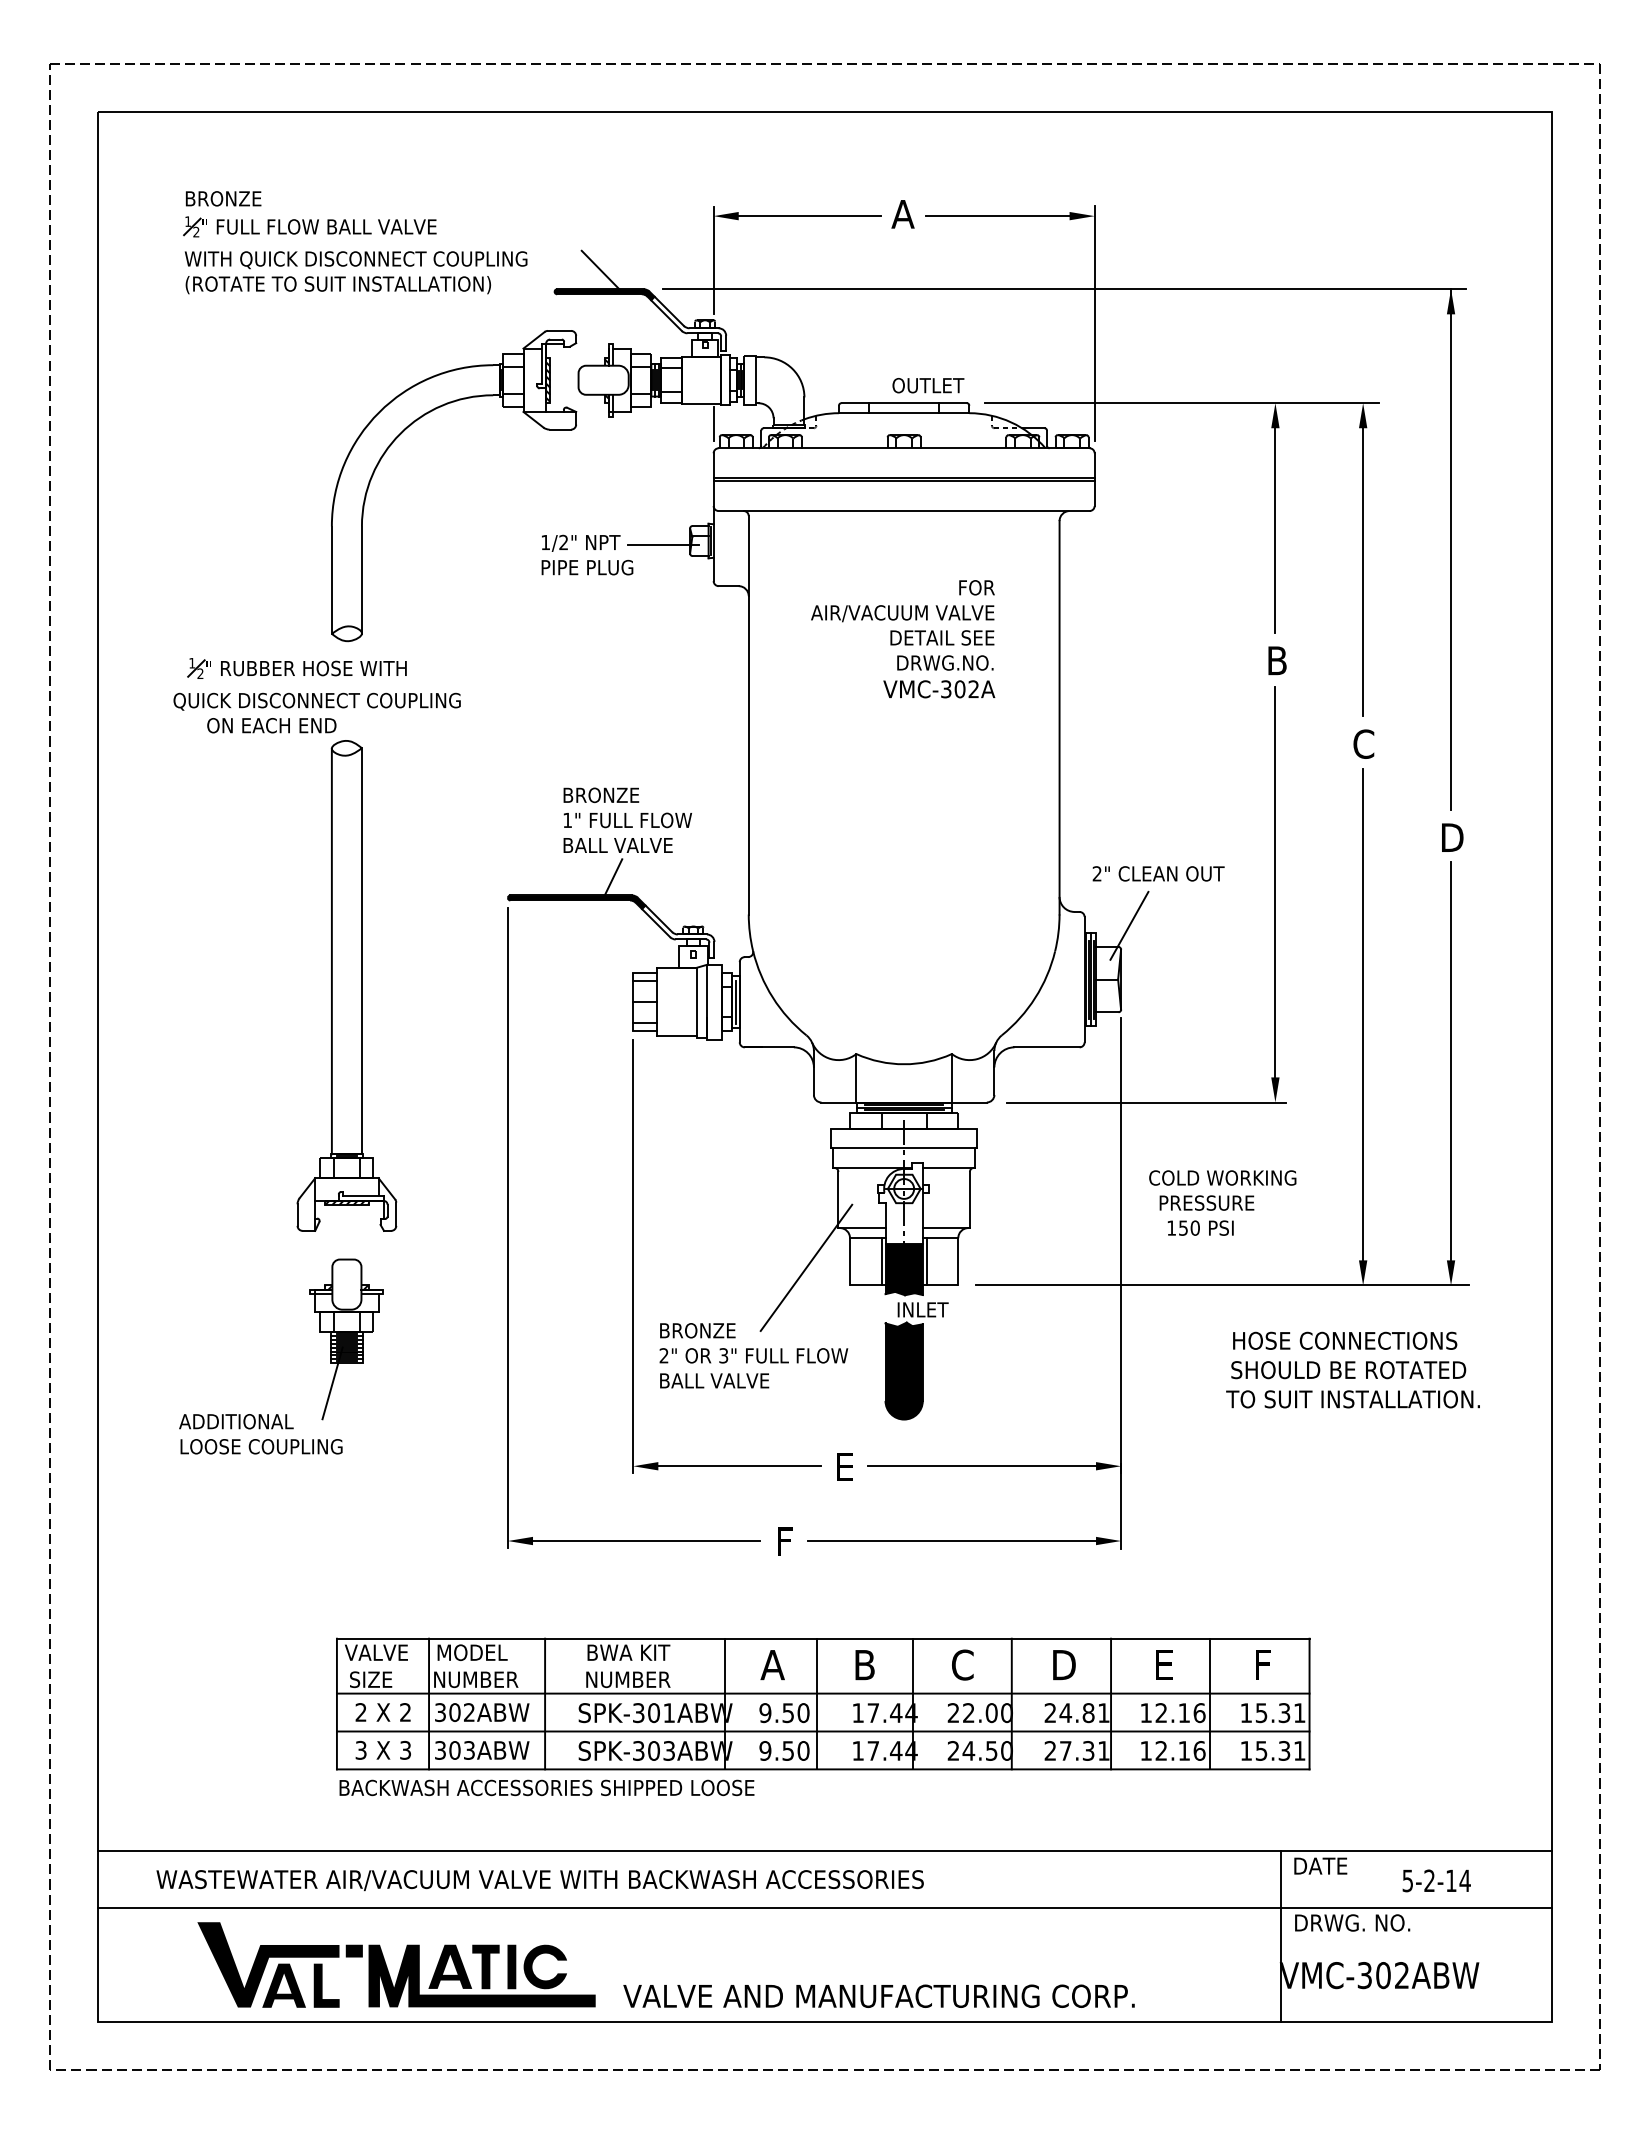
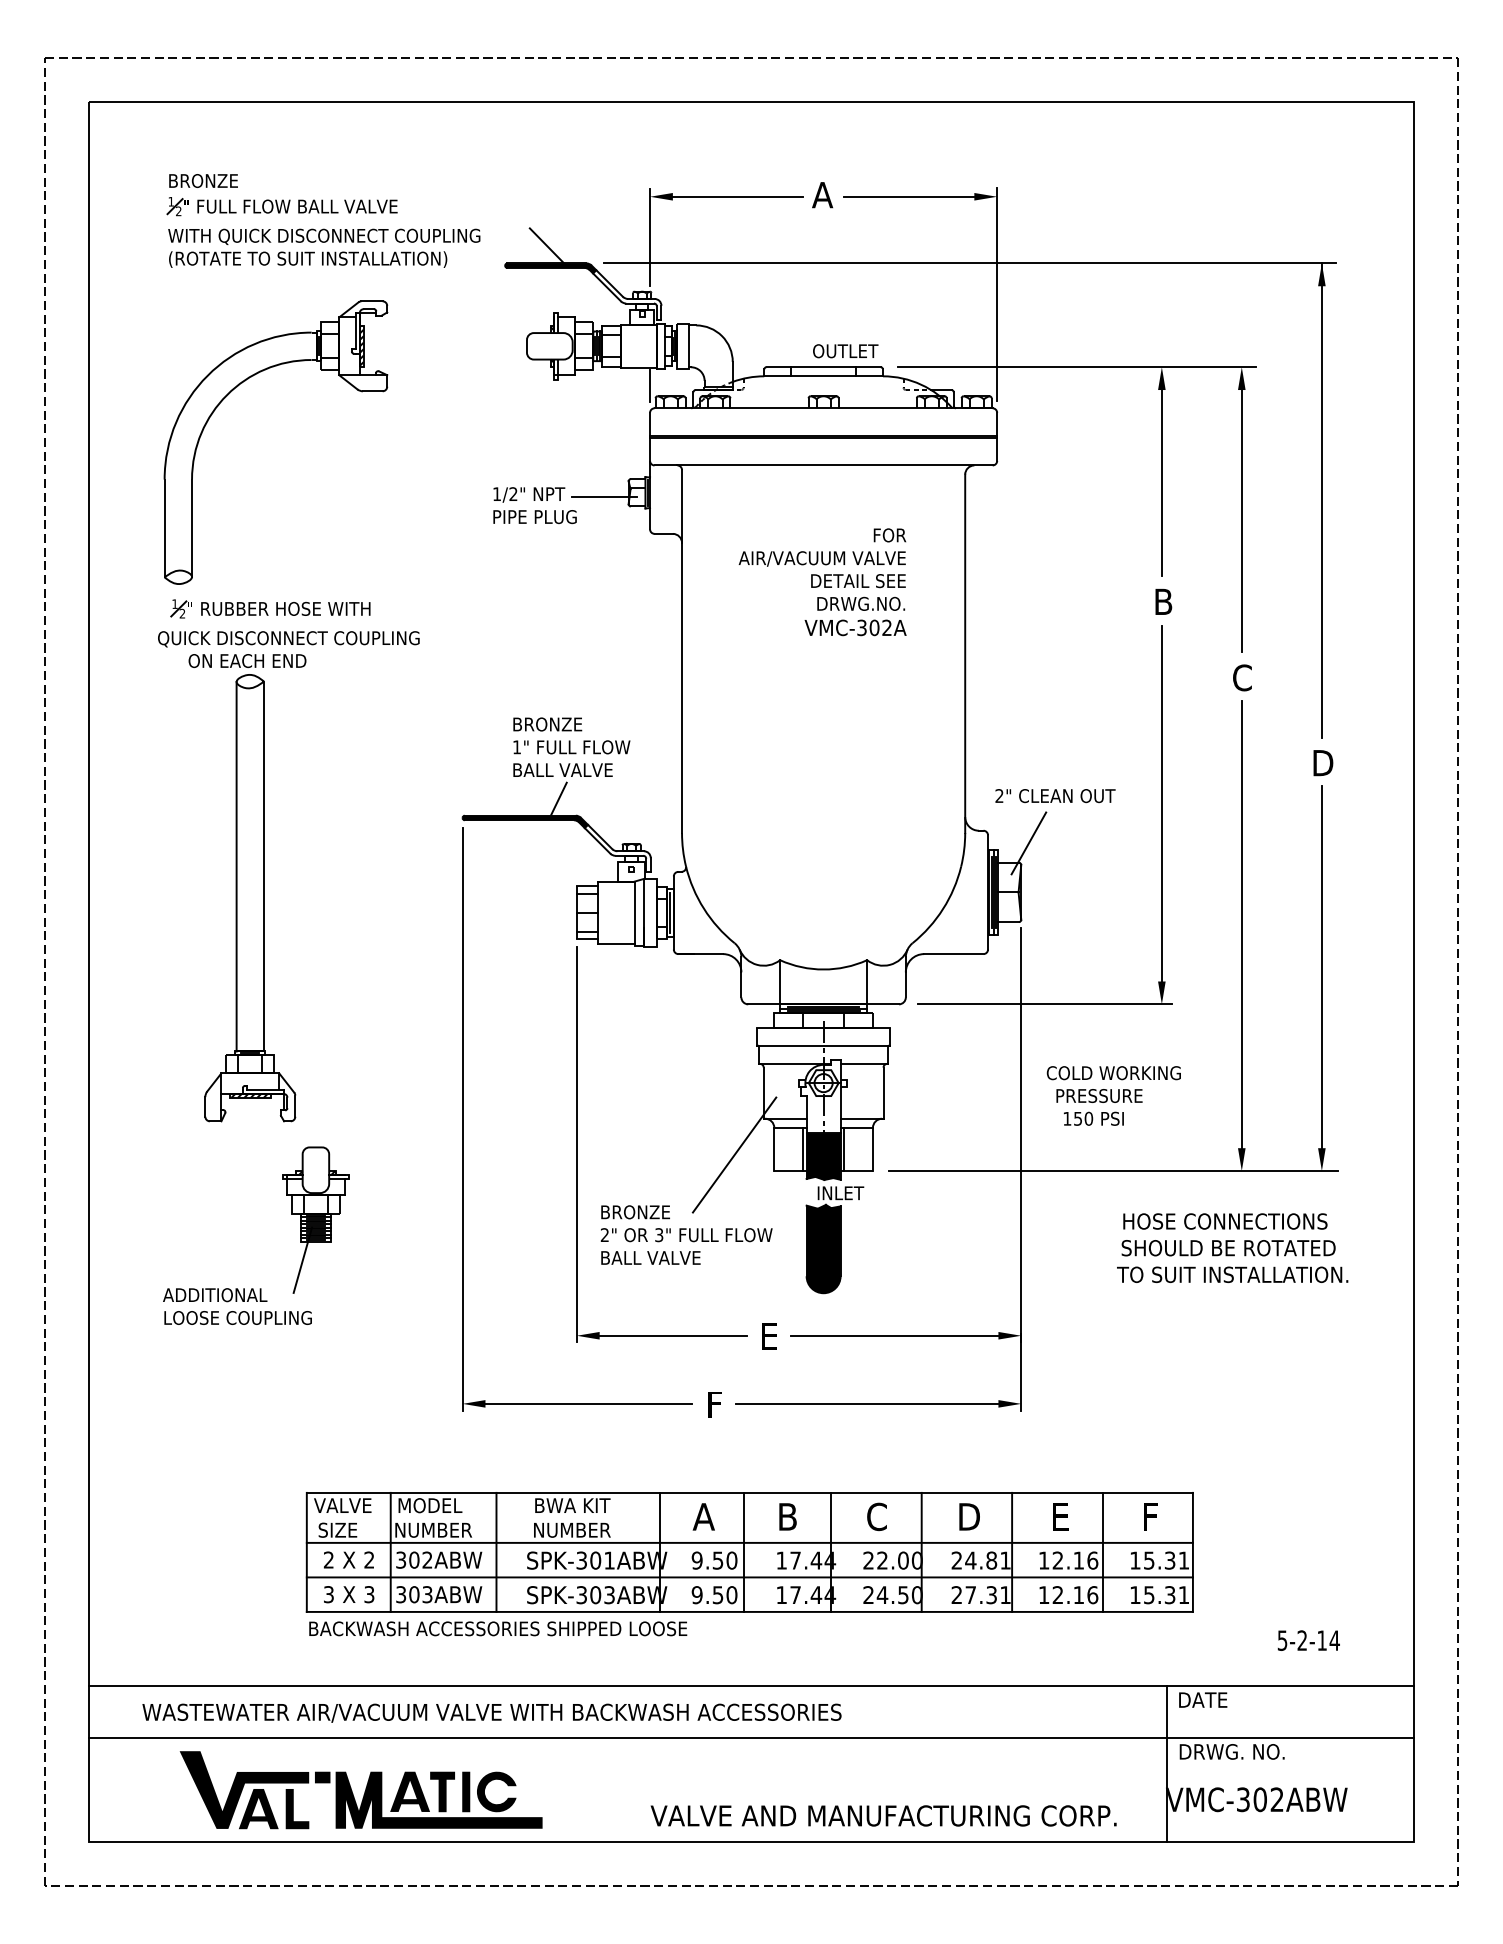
part: (402, 433) -> (228, 394), moved
part: (346, 985) -> (249, 897), moved
text: (1436, 1880) -> (1308, 1640), moved
text: (878, 1995) -> (883, 1815), moved

